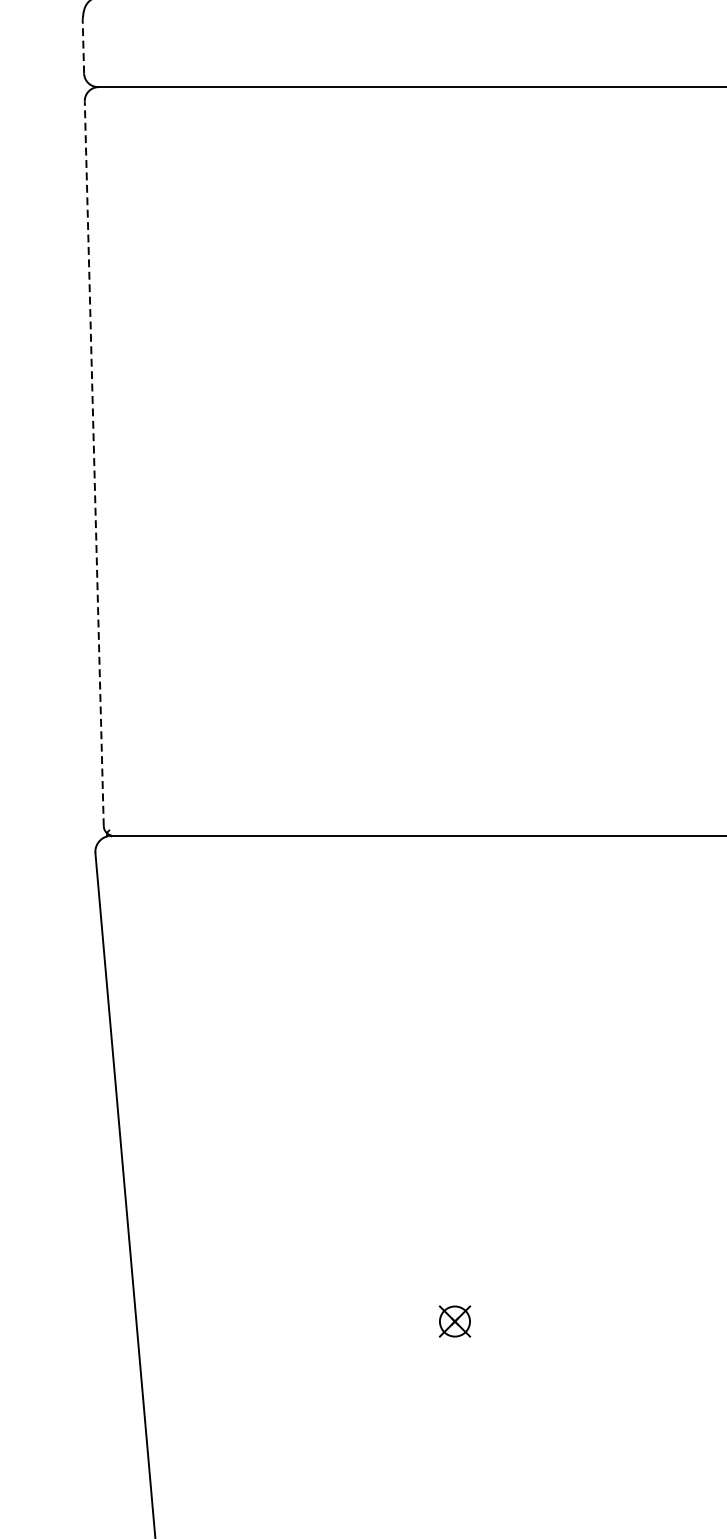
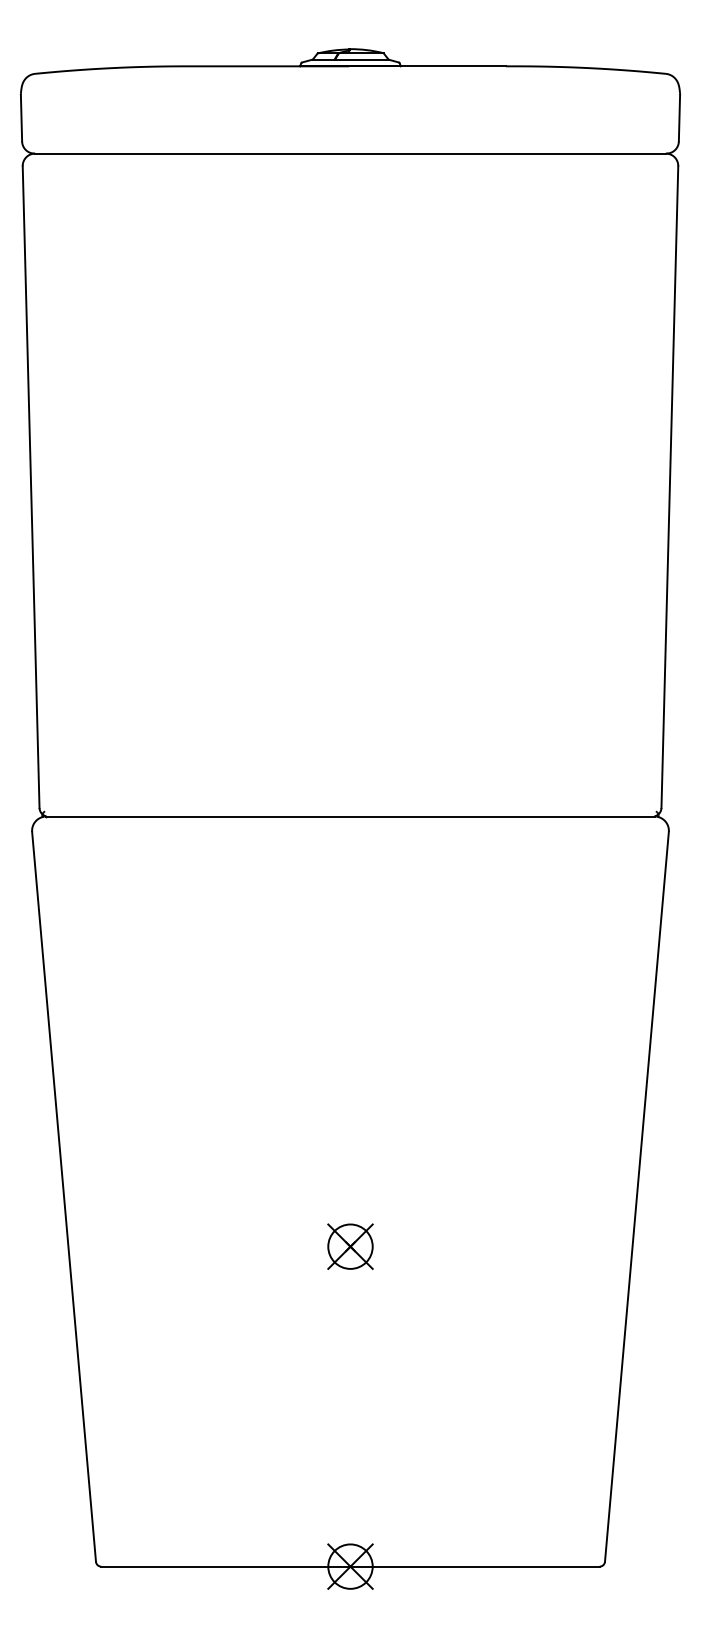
line: (83, 46) -> (21, 117), dashed -> solid
line: (94, 464) -> (31, 487), dashed -> solid
part: (454, 1321) -> (350, 1246), size x1.67

